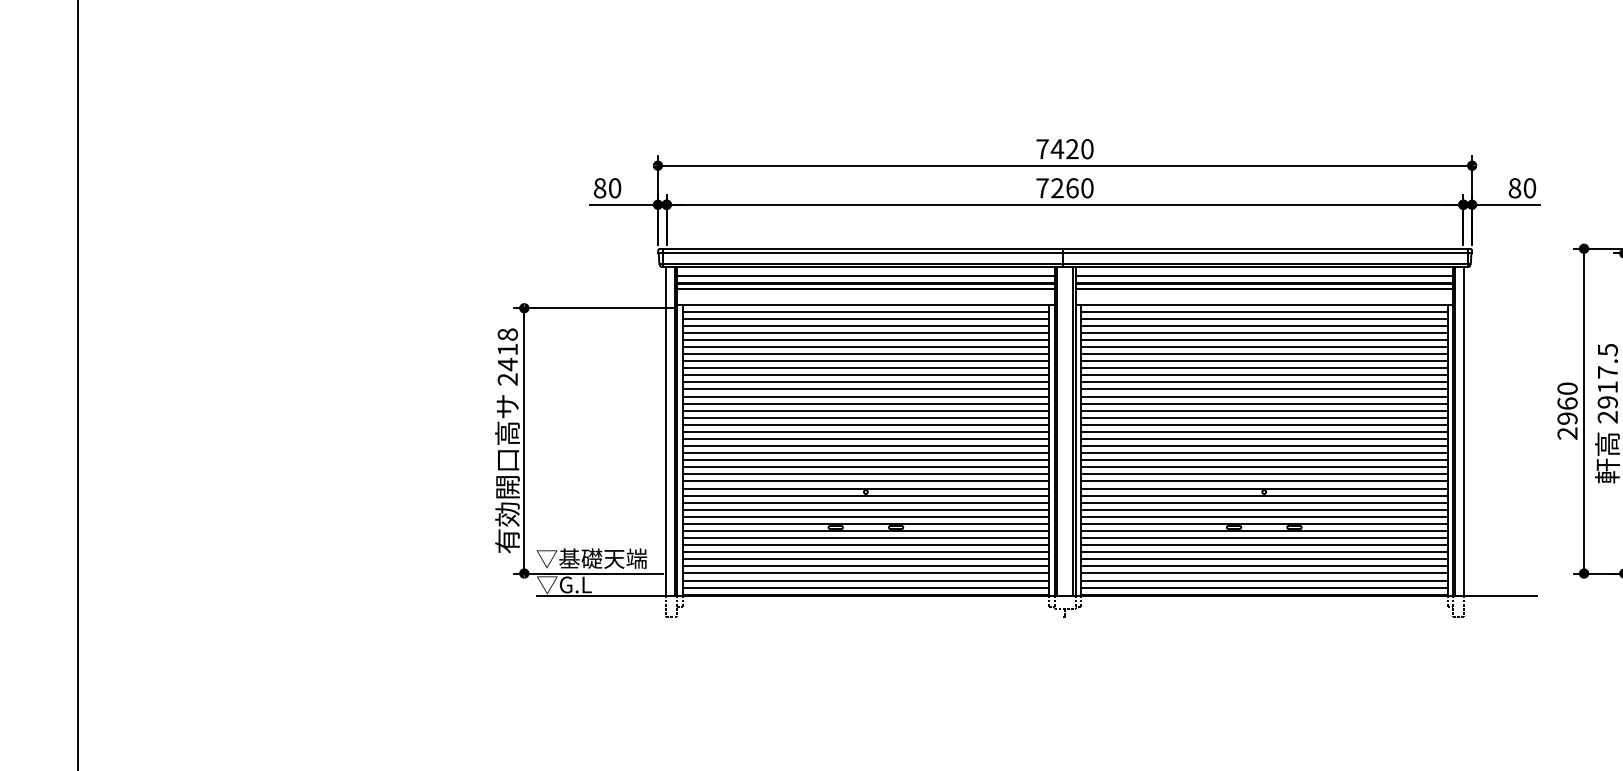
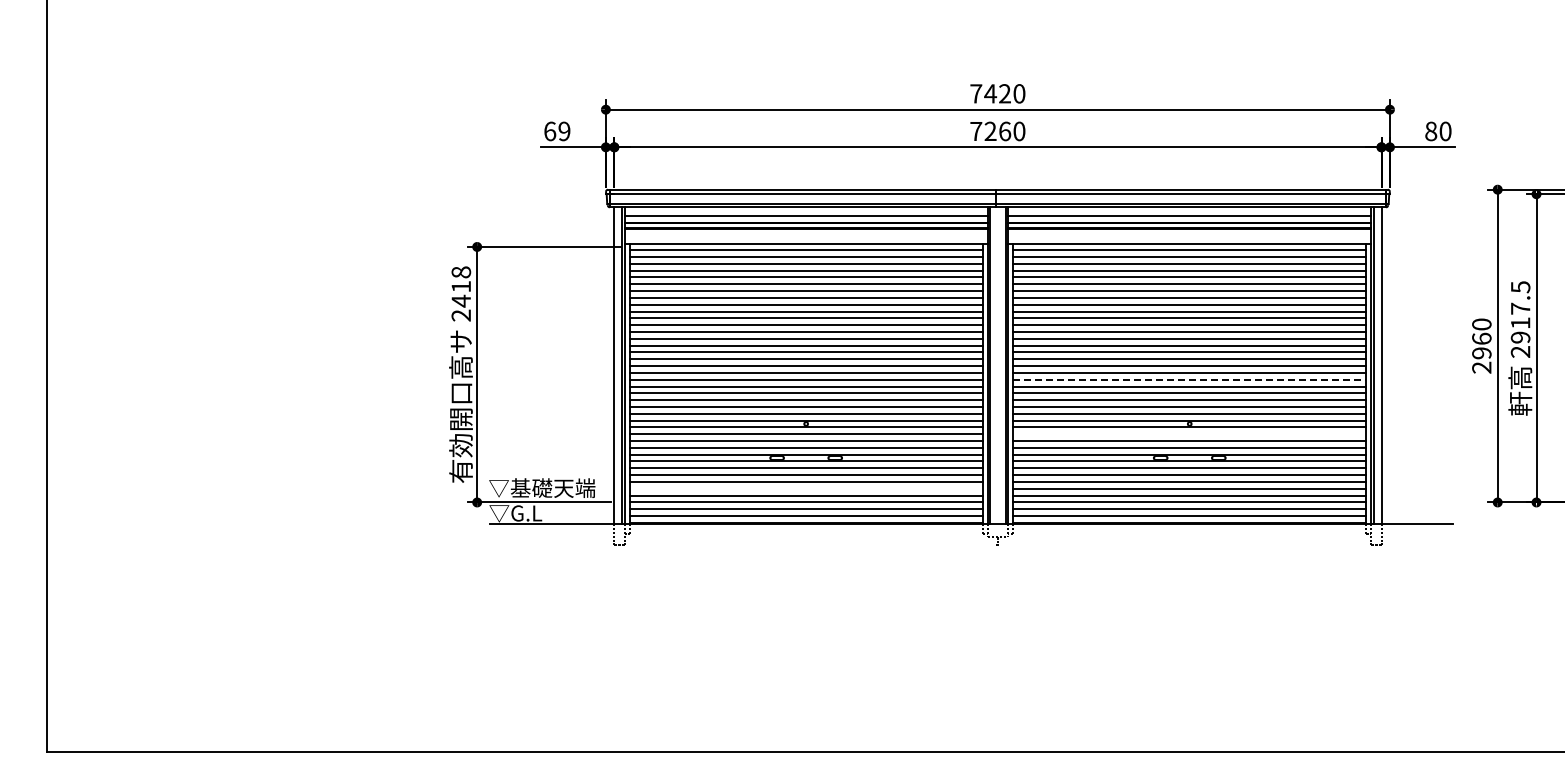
text: (607, 188) -> (557, 131), 80 -> 69
line: (1263, 445) -> (1189, 379), solid -> dashed
line: (1263, 502) -> (1189, 434), removed
line: (865, 559) -> (805, 488), removed

